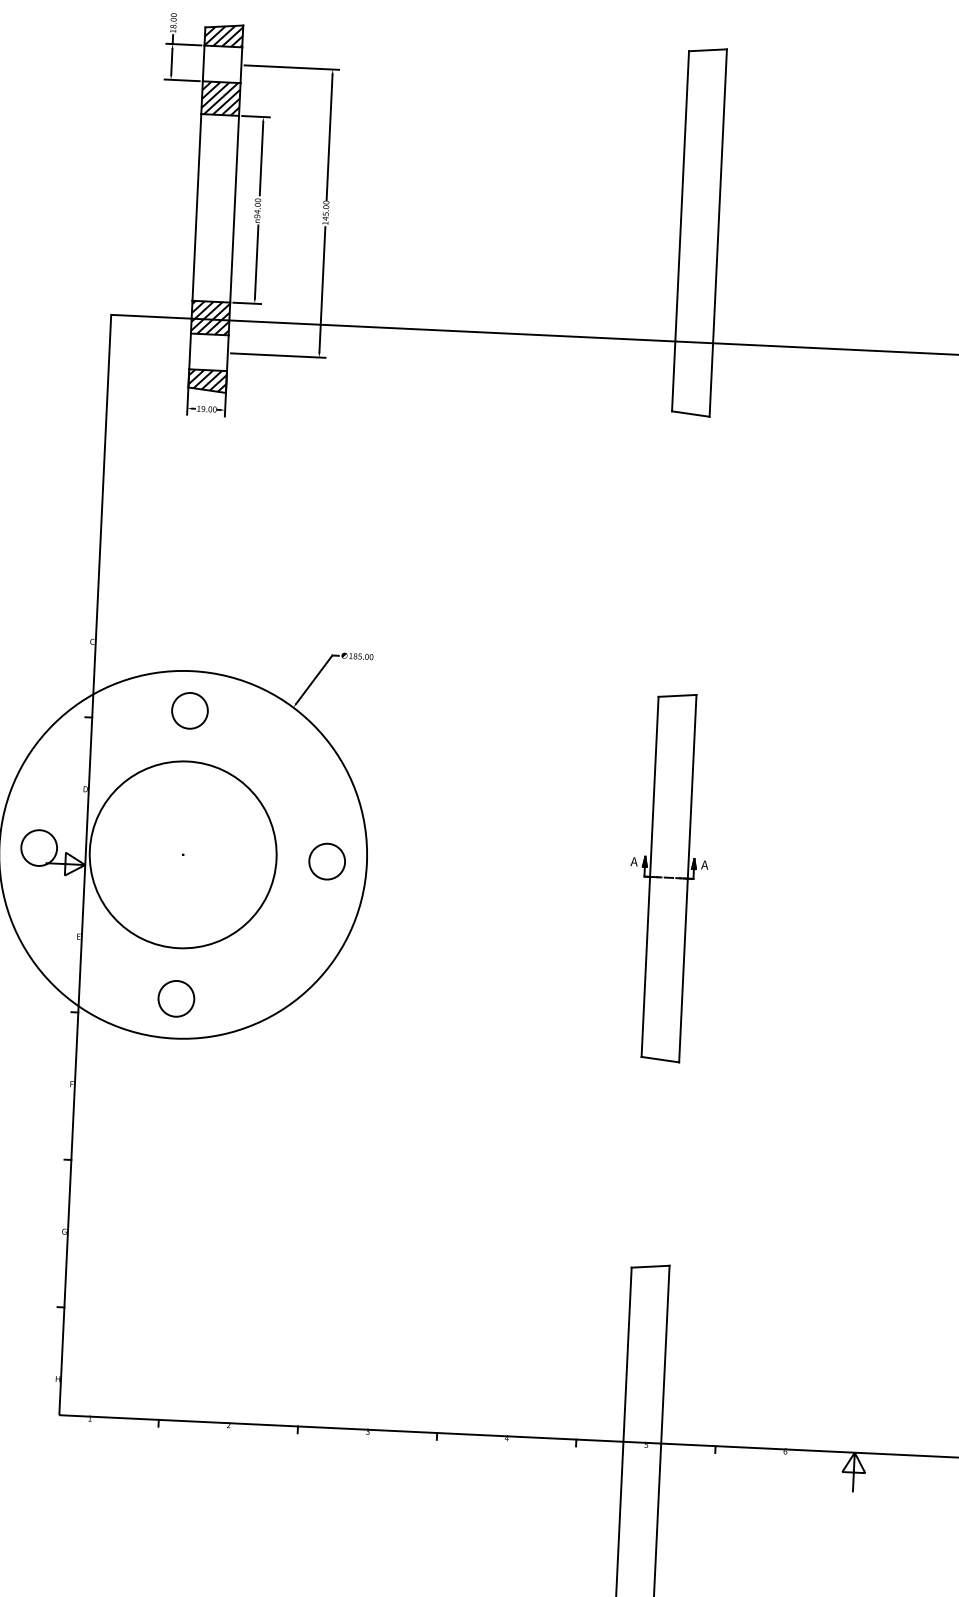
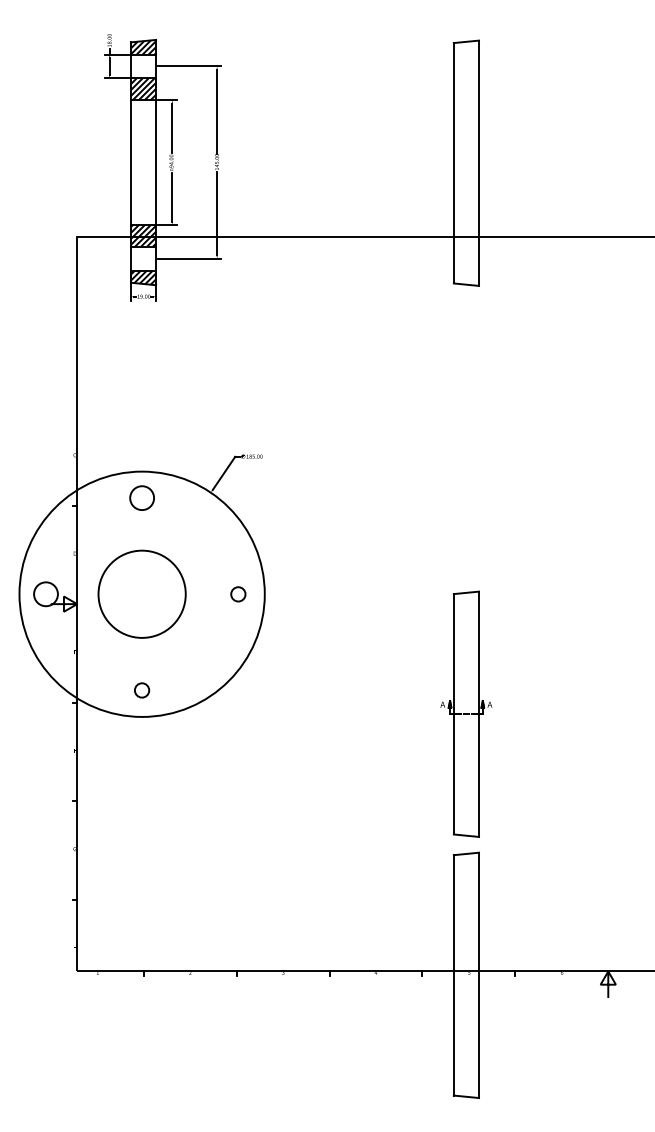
circle: (182, 853) -> (141, 593), size x0.7
circle: (327, 861) -> (238, 594), size x0.6
part: (669, 876) -> (466, 713), moved
circle: (175, 998) -> (141, 690), size x0.6

